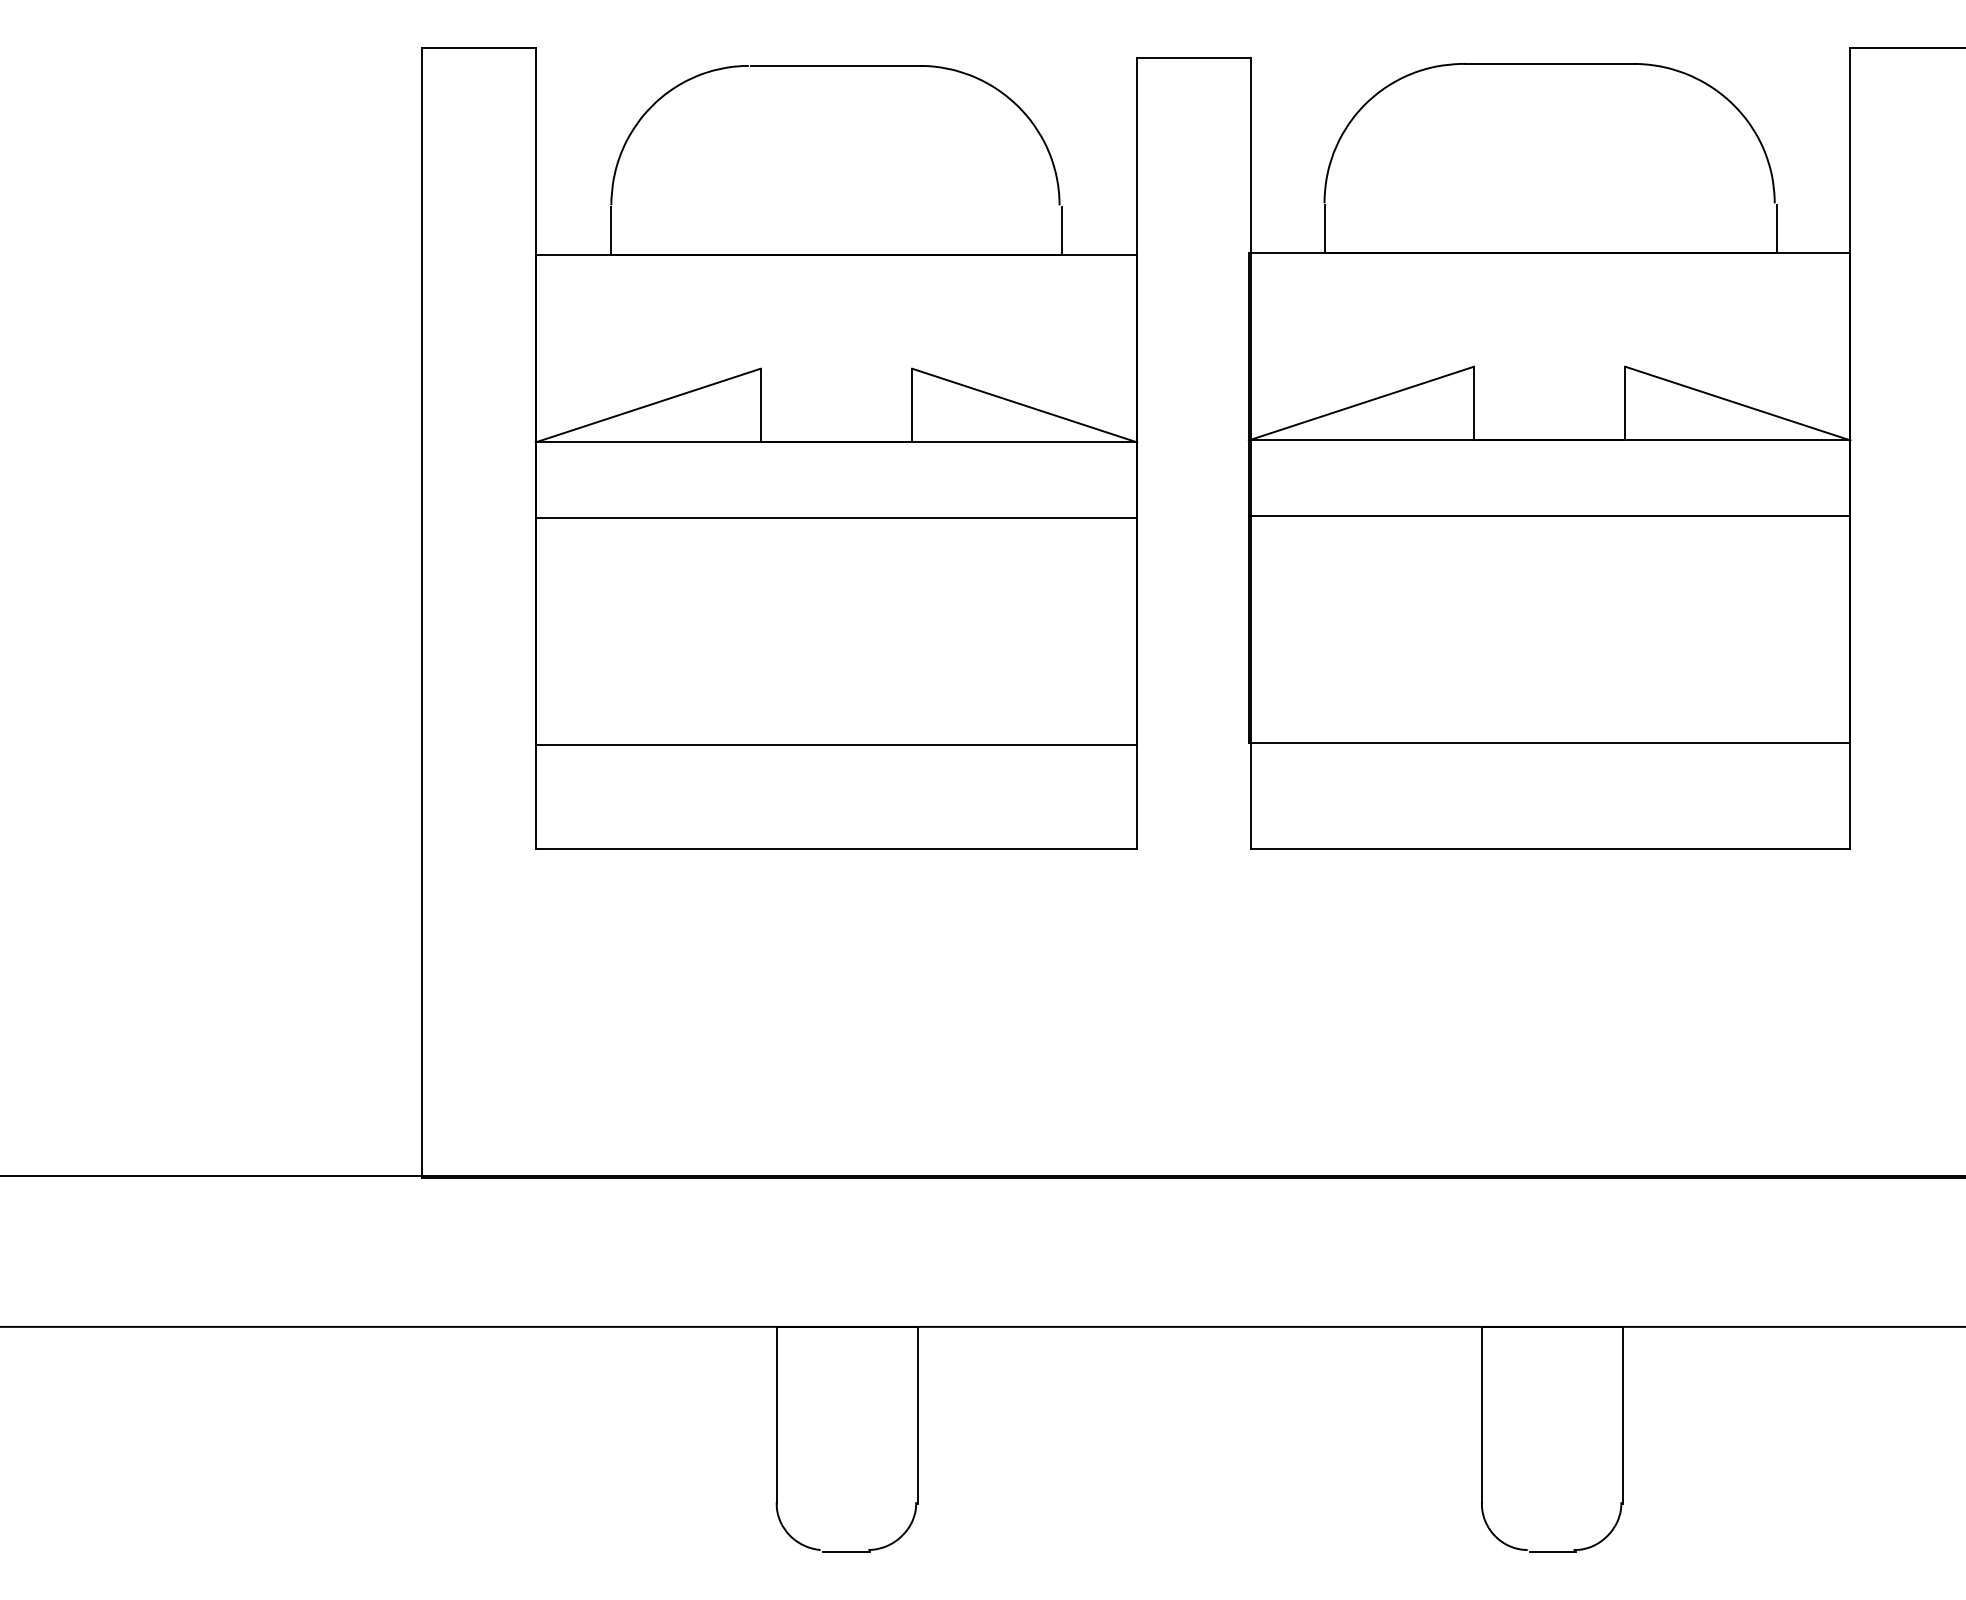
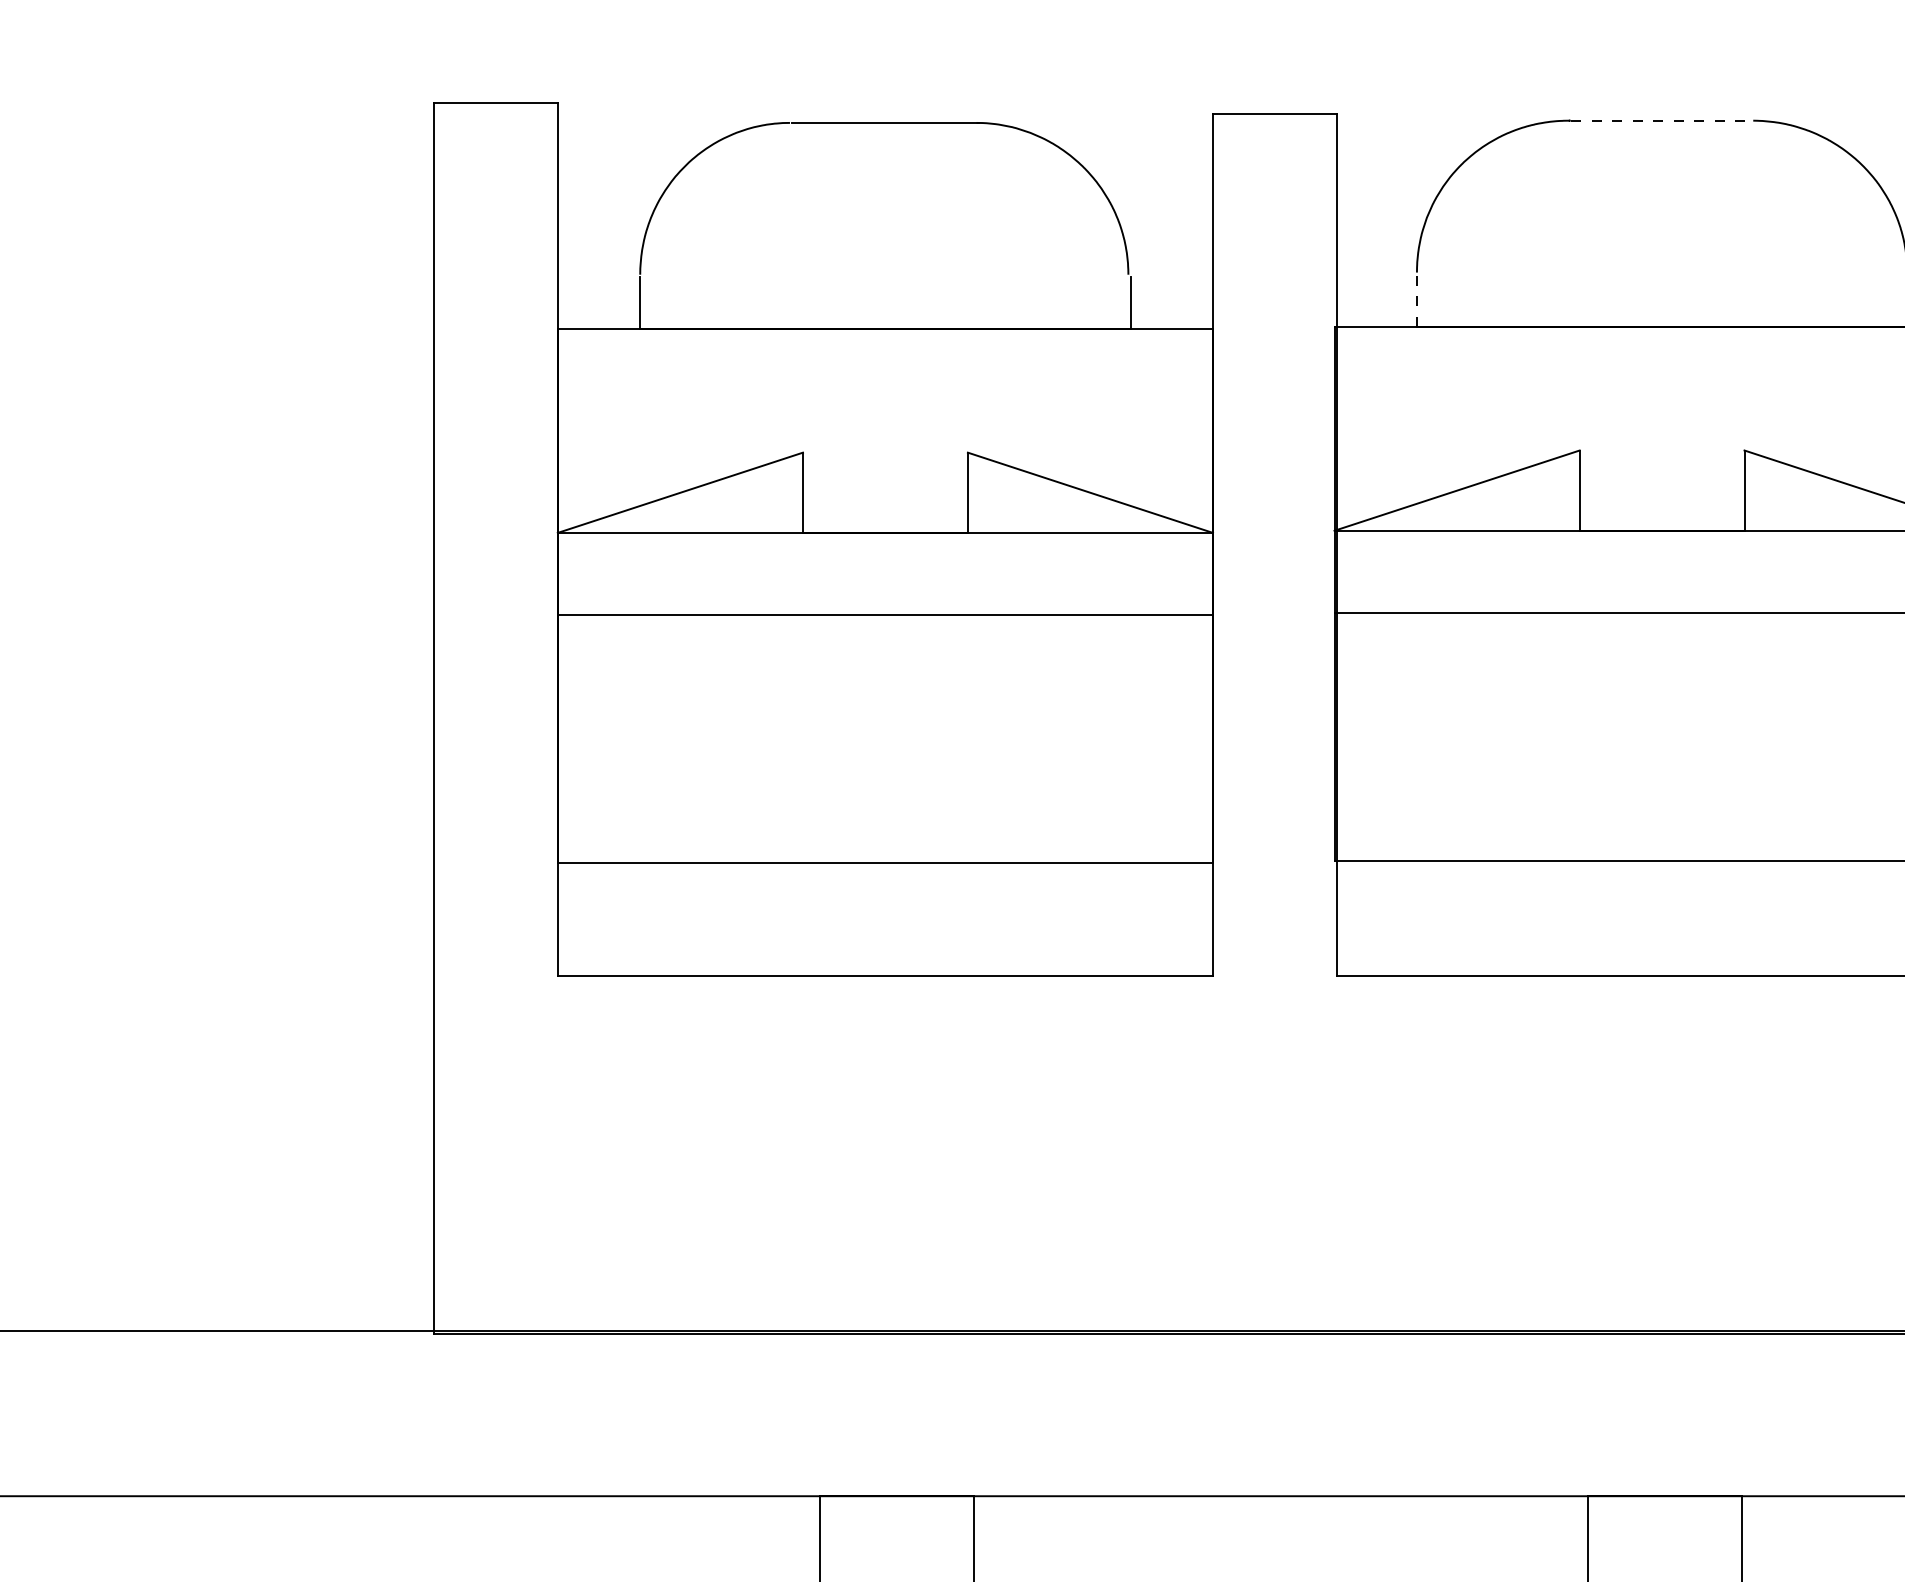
line: (1550, 63) -> (1663, 120), solid -> dashed
line: (1324, 229) -> (1416, 301), solid -> dashed

